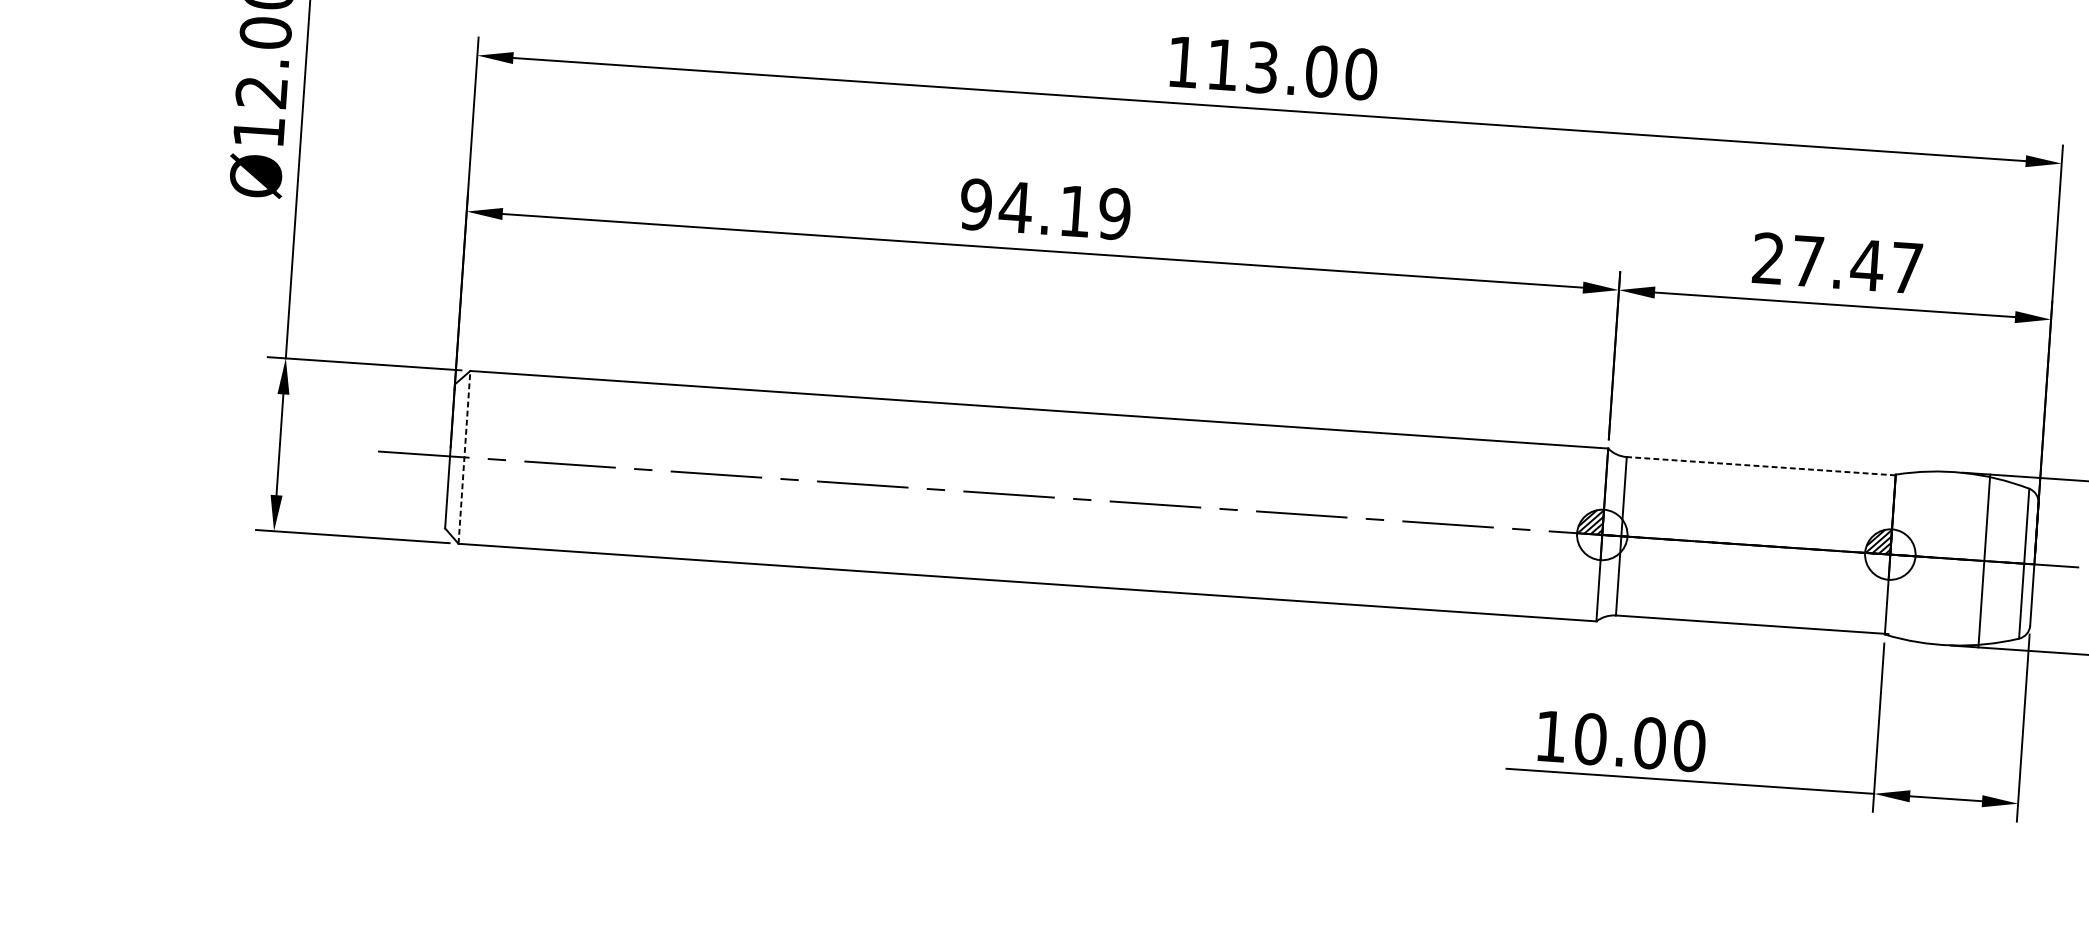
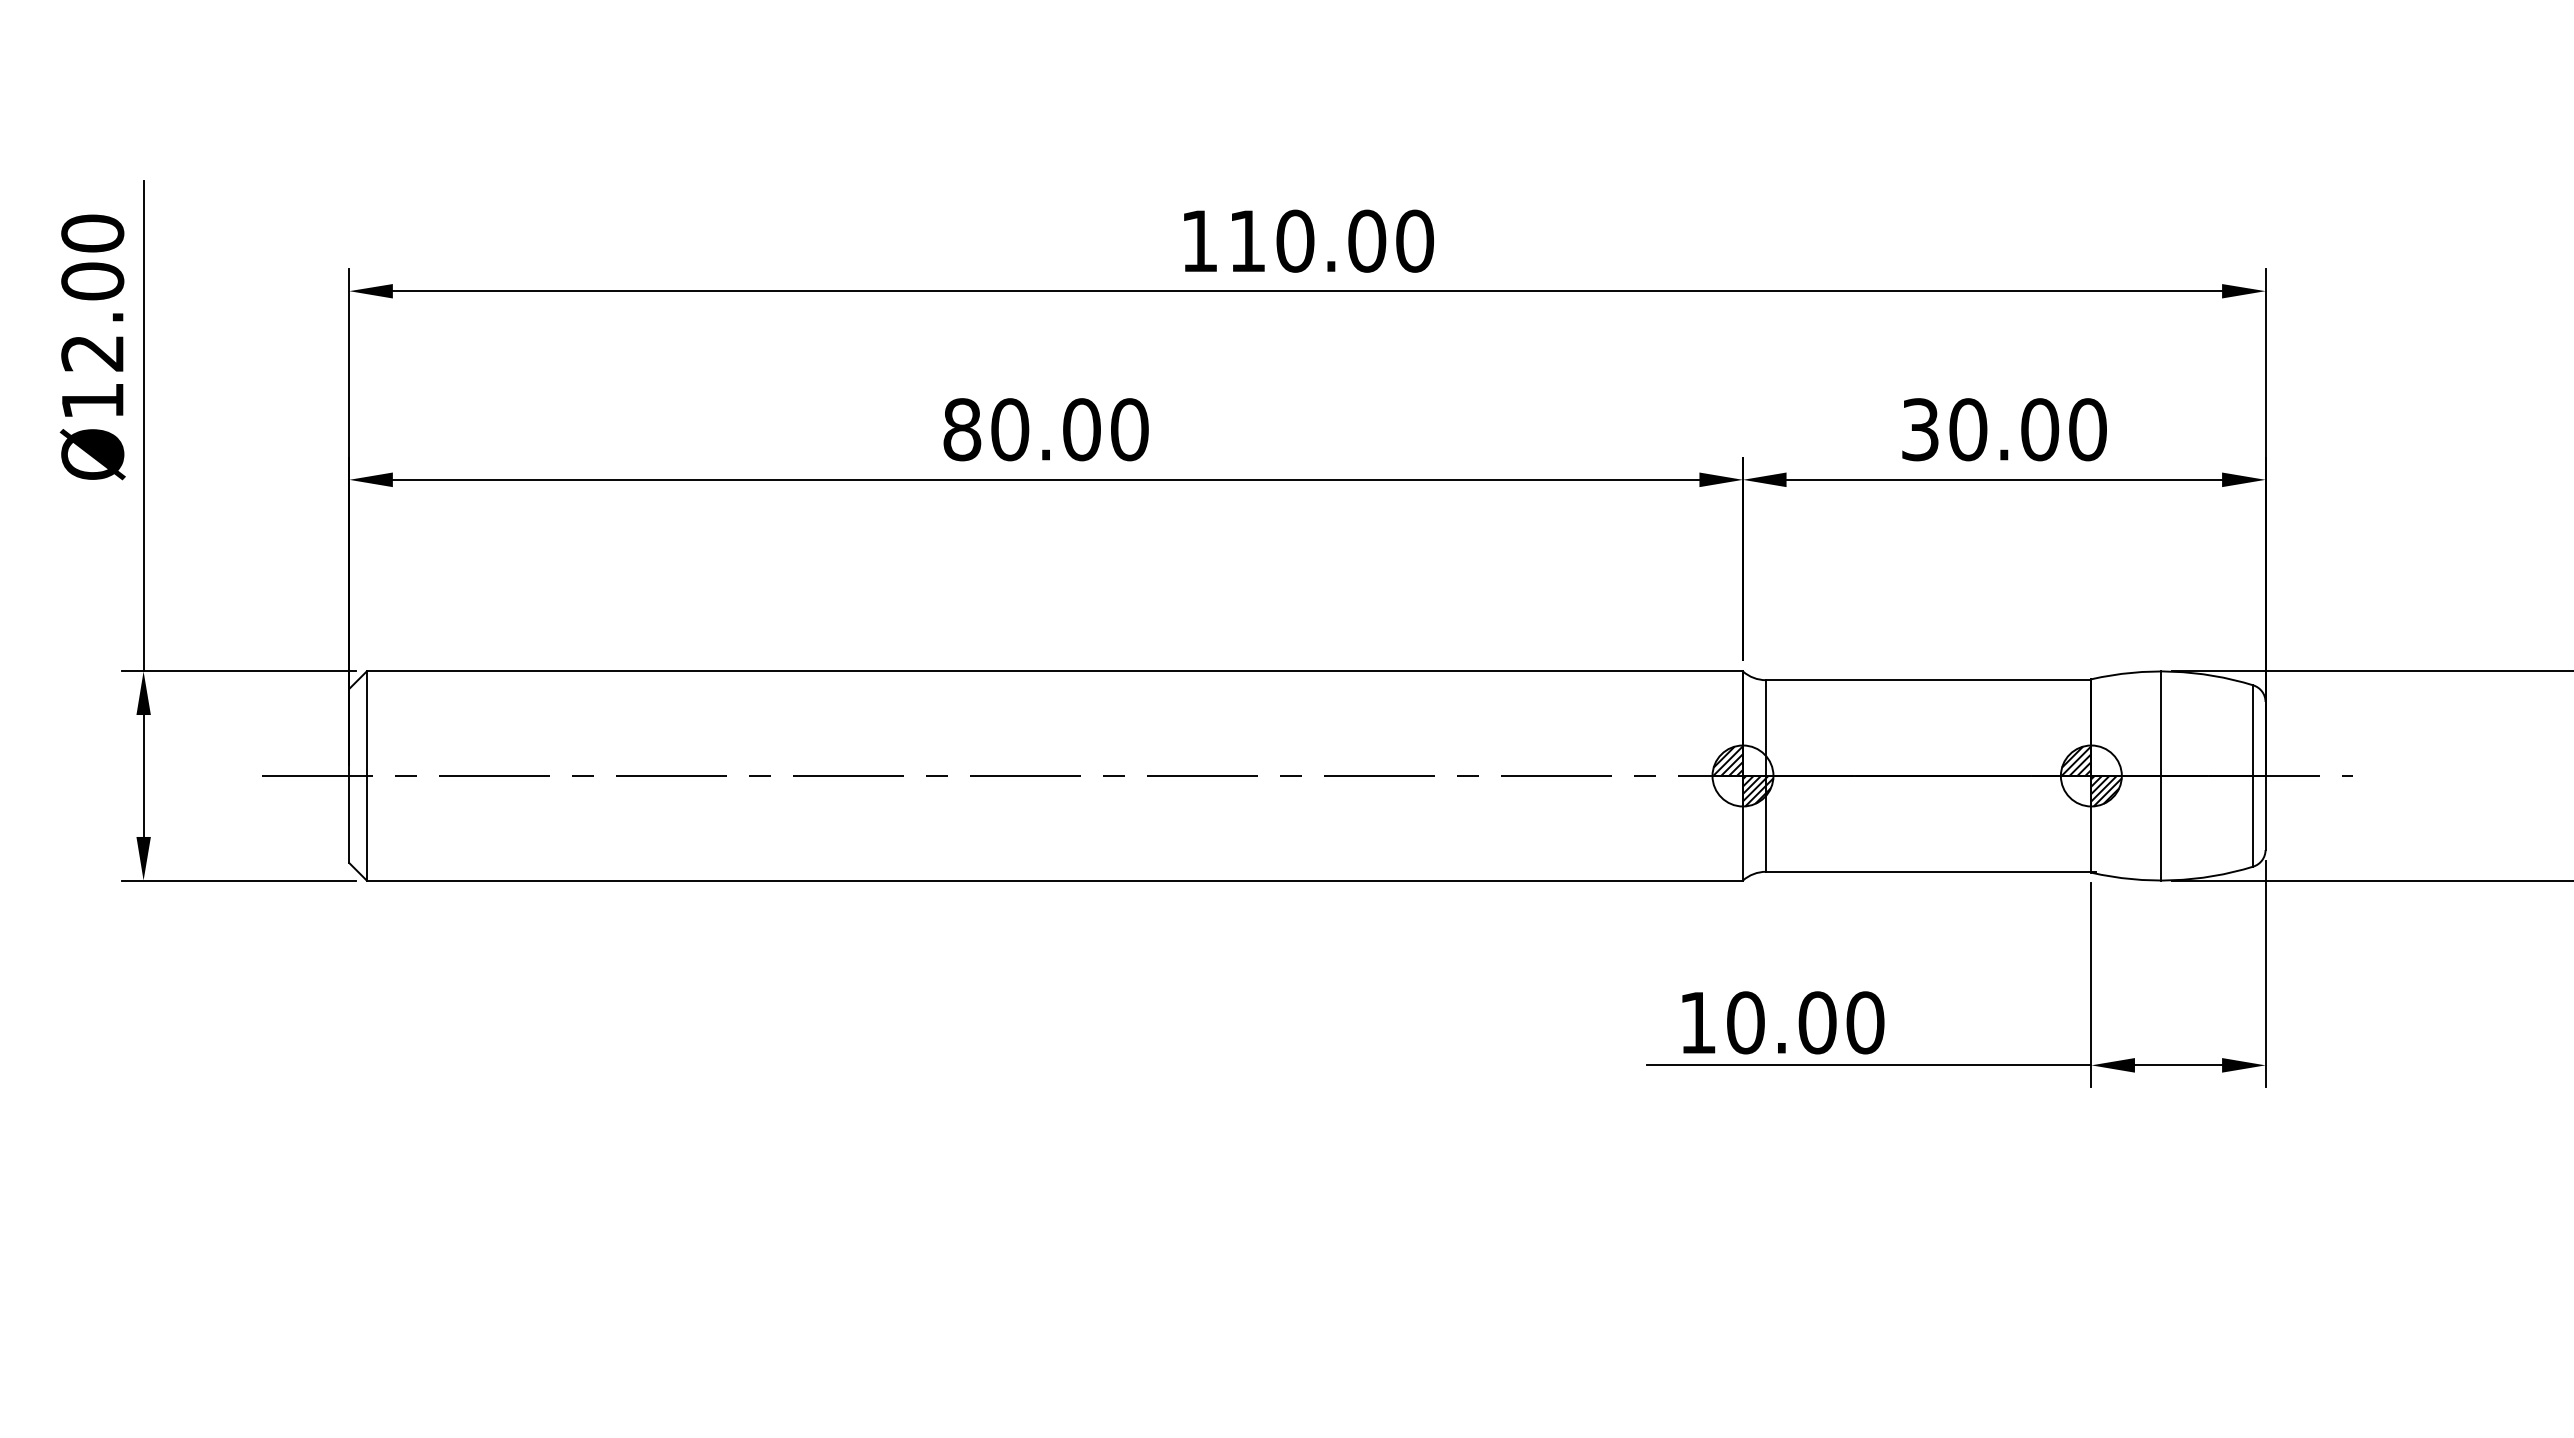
text: (1262, 67) -> (1295, 240), 113.00 -> 110.00
text: (1045, 209) -> (1045, 429), 94.19 -> 80.00
text: (1838, 263) -> (2004, 429), 27.47 -> 30.00
line: (464, 457) -> (366, 776), dashed -> solid
line: (1761, 466) -> (1928, 680), dashed -> solid
hatch: (1613, 548) -> (1757, 791), added
line: (1984, 560) -> (2161, 775), moved
hatch: (1901, 568) -> (2106, 791), added

